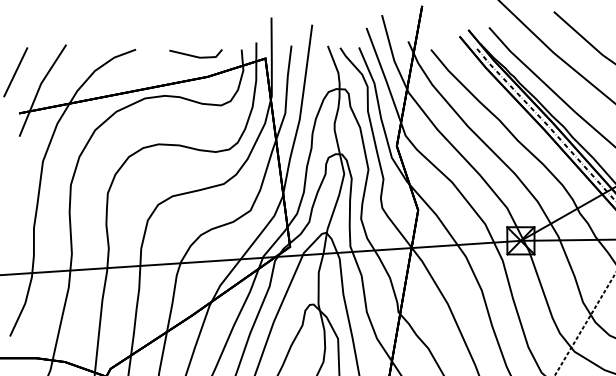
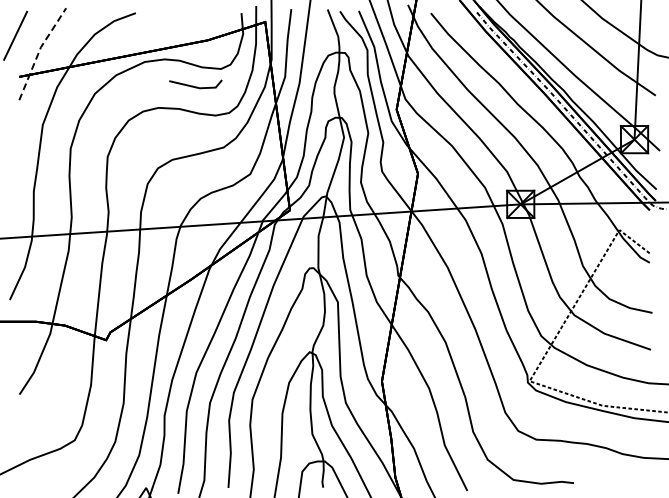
line: (195, 55) -> (195, 86), moved
line: (39, 87) -> (39, 51), solid -> dashed

